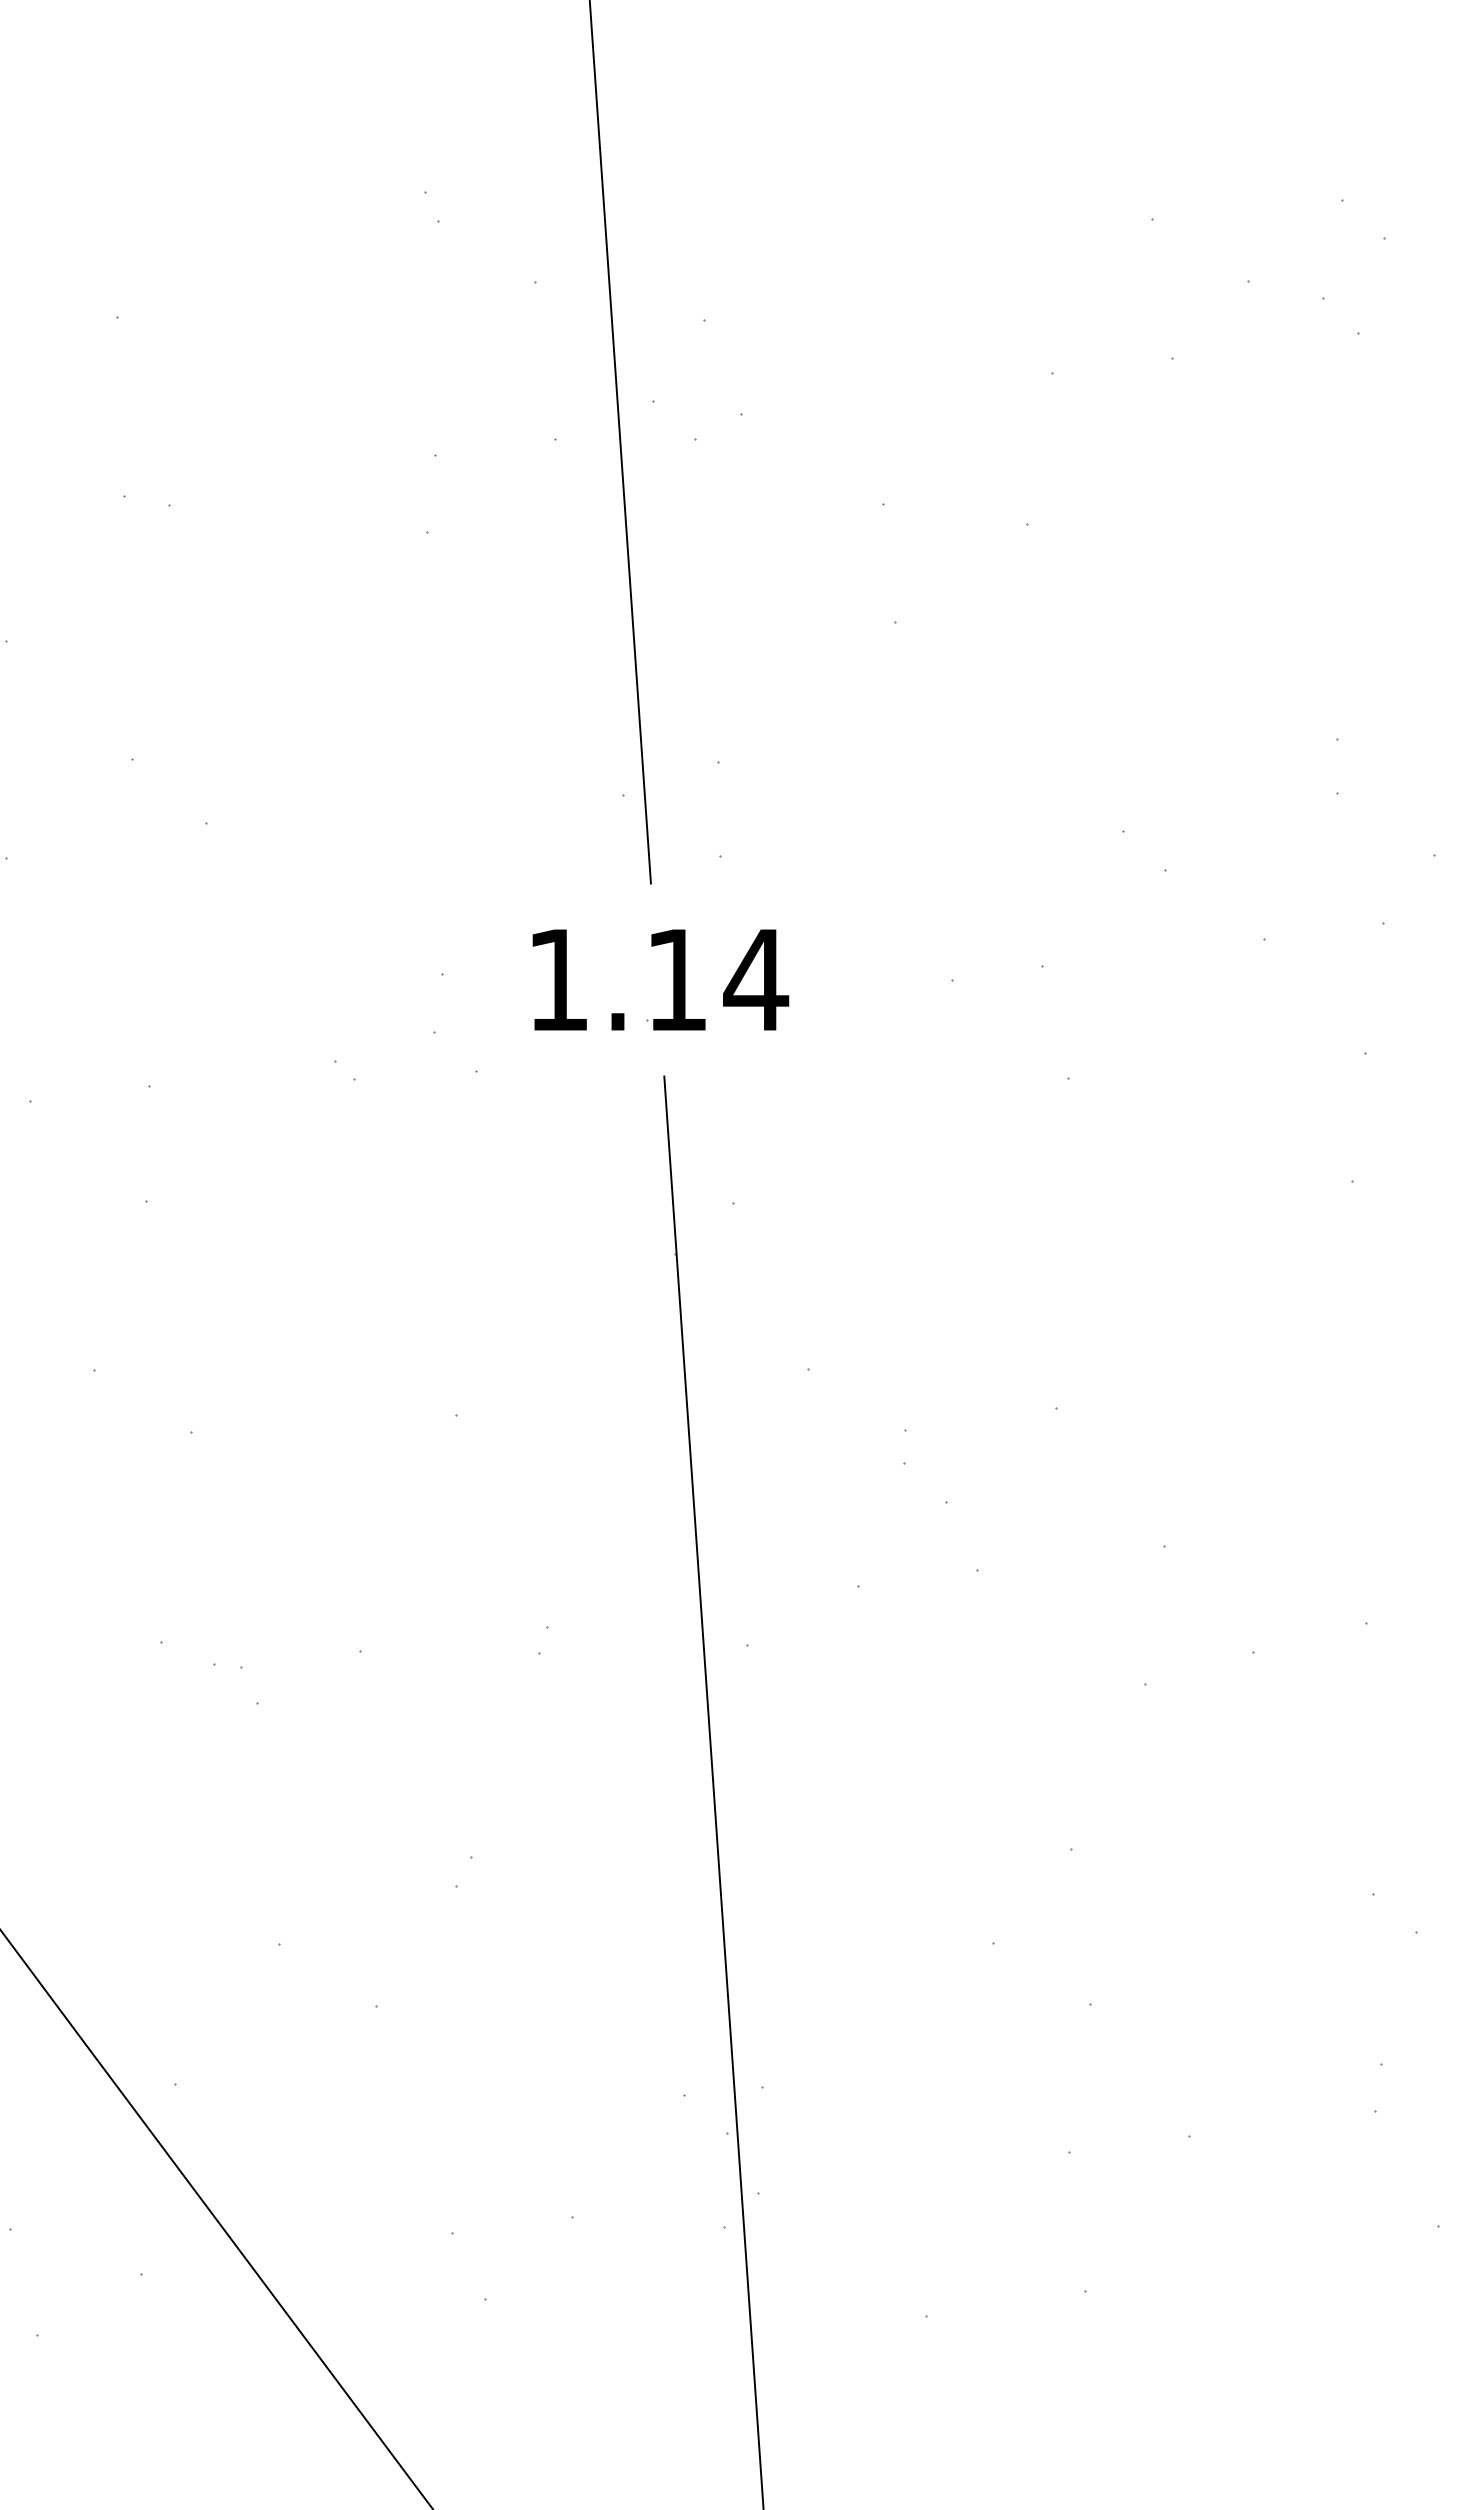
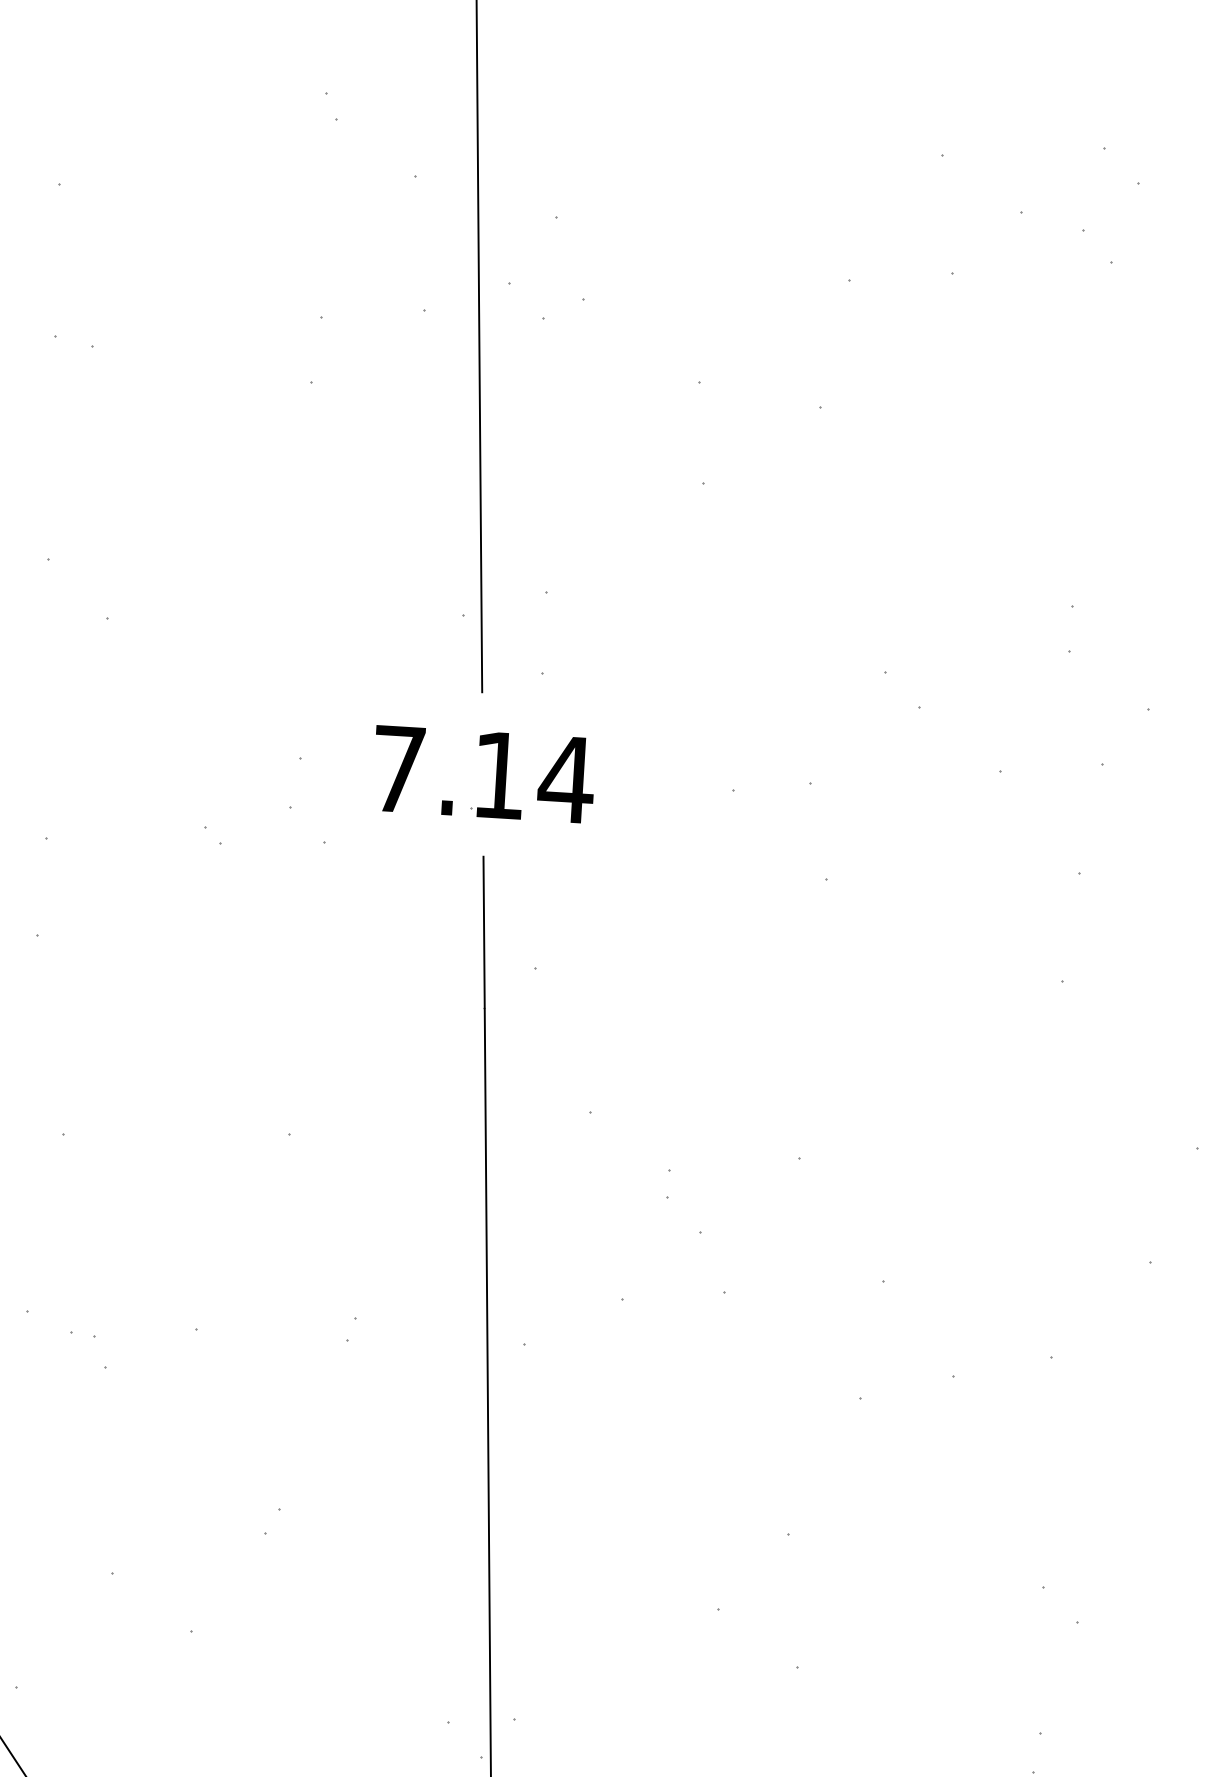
text: (558, 979) -> (398, 768), 1.14 -> 7.14

